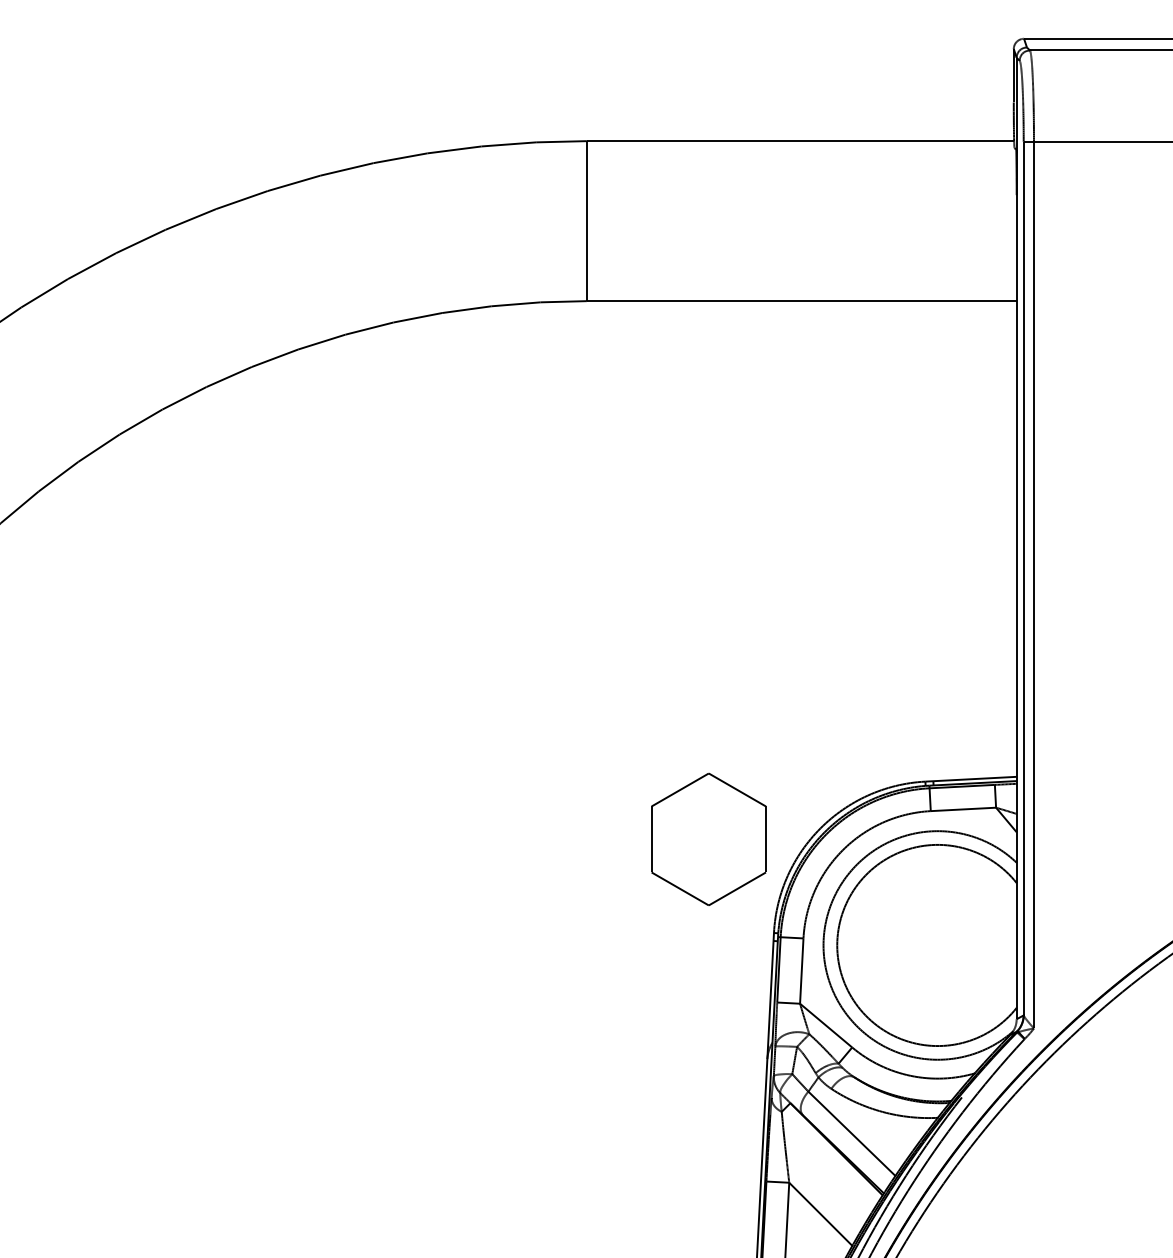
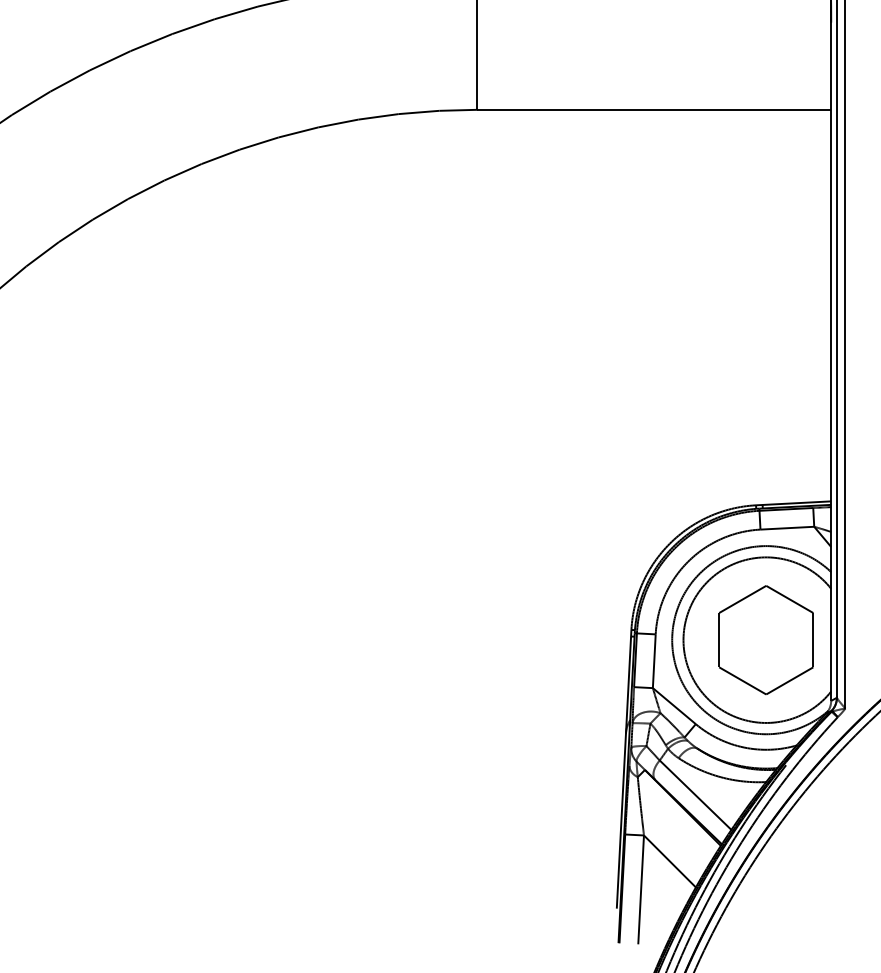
part: (708, 838) -> (766, 639), moved

